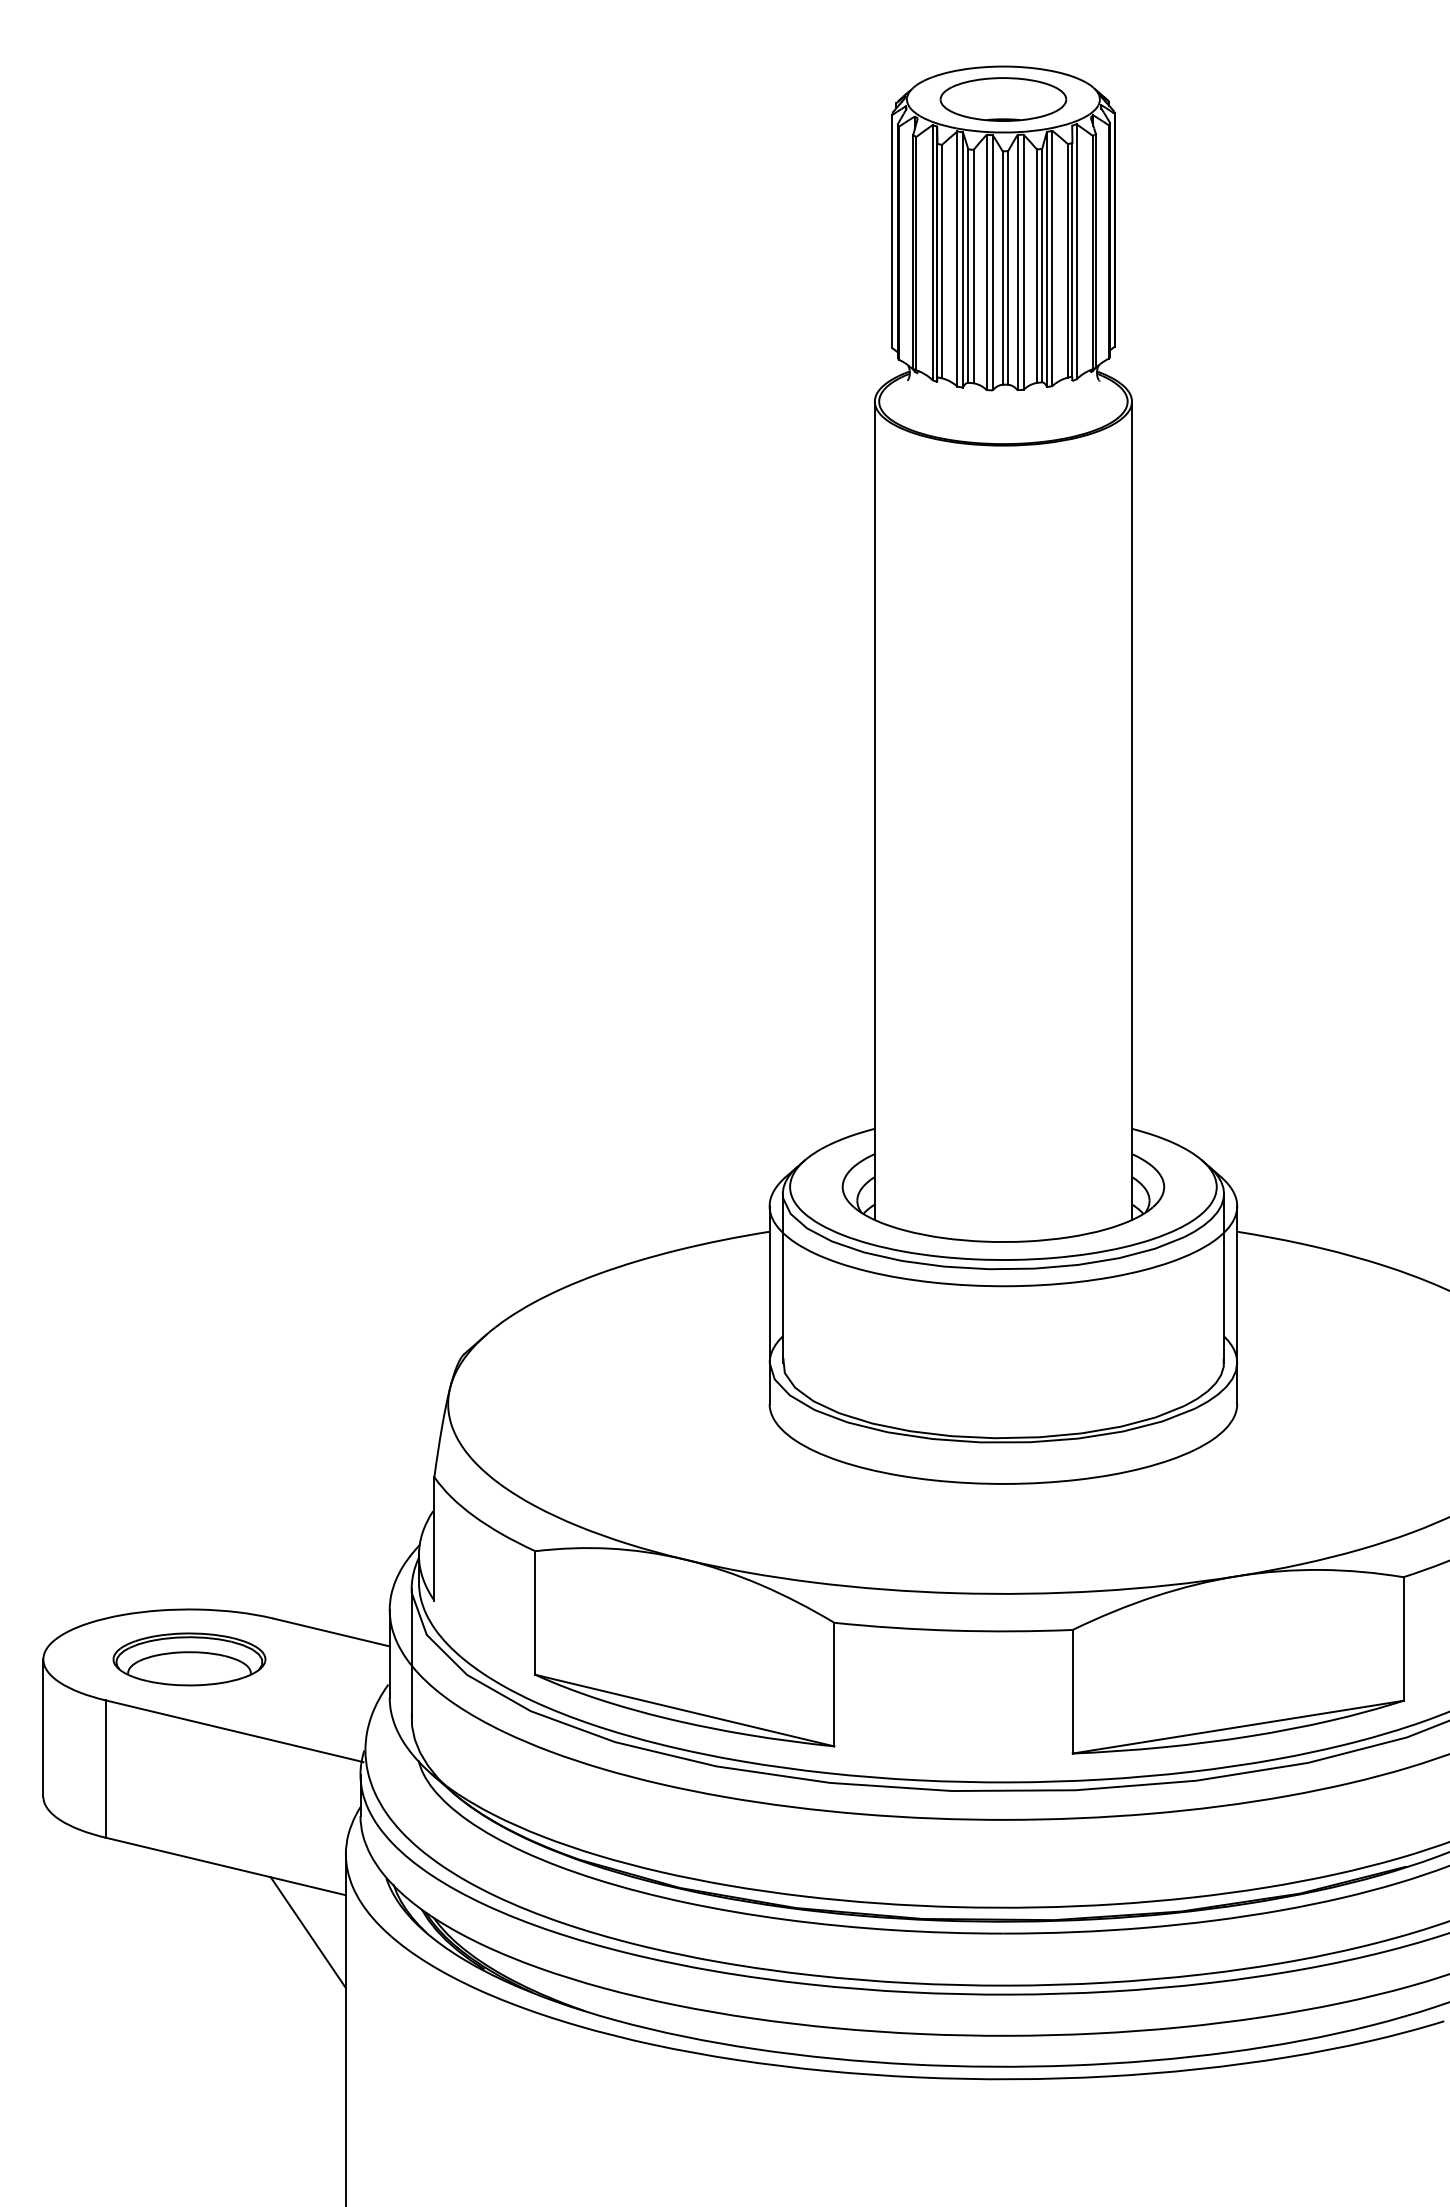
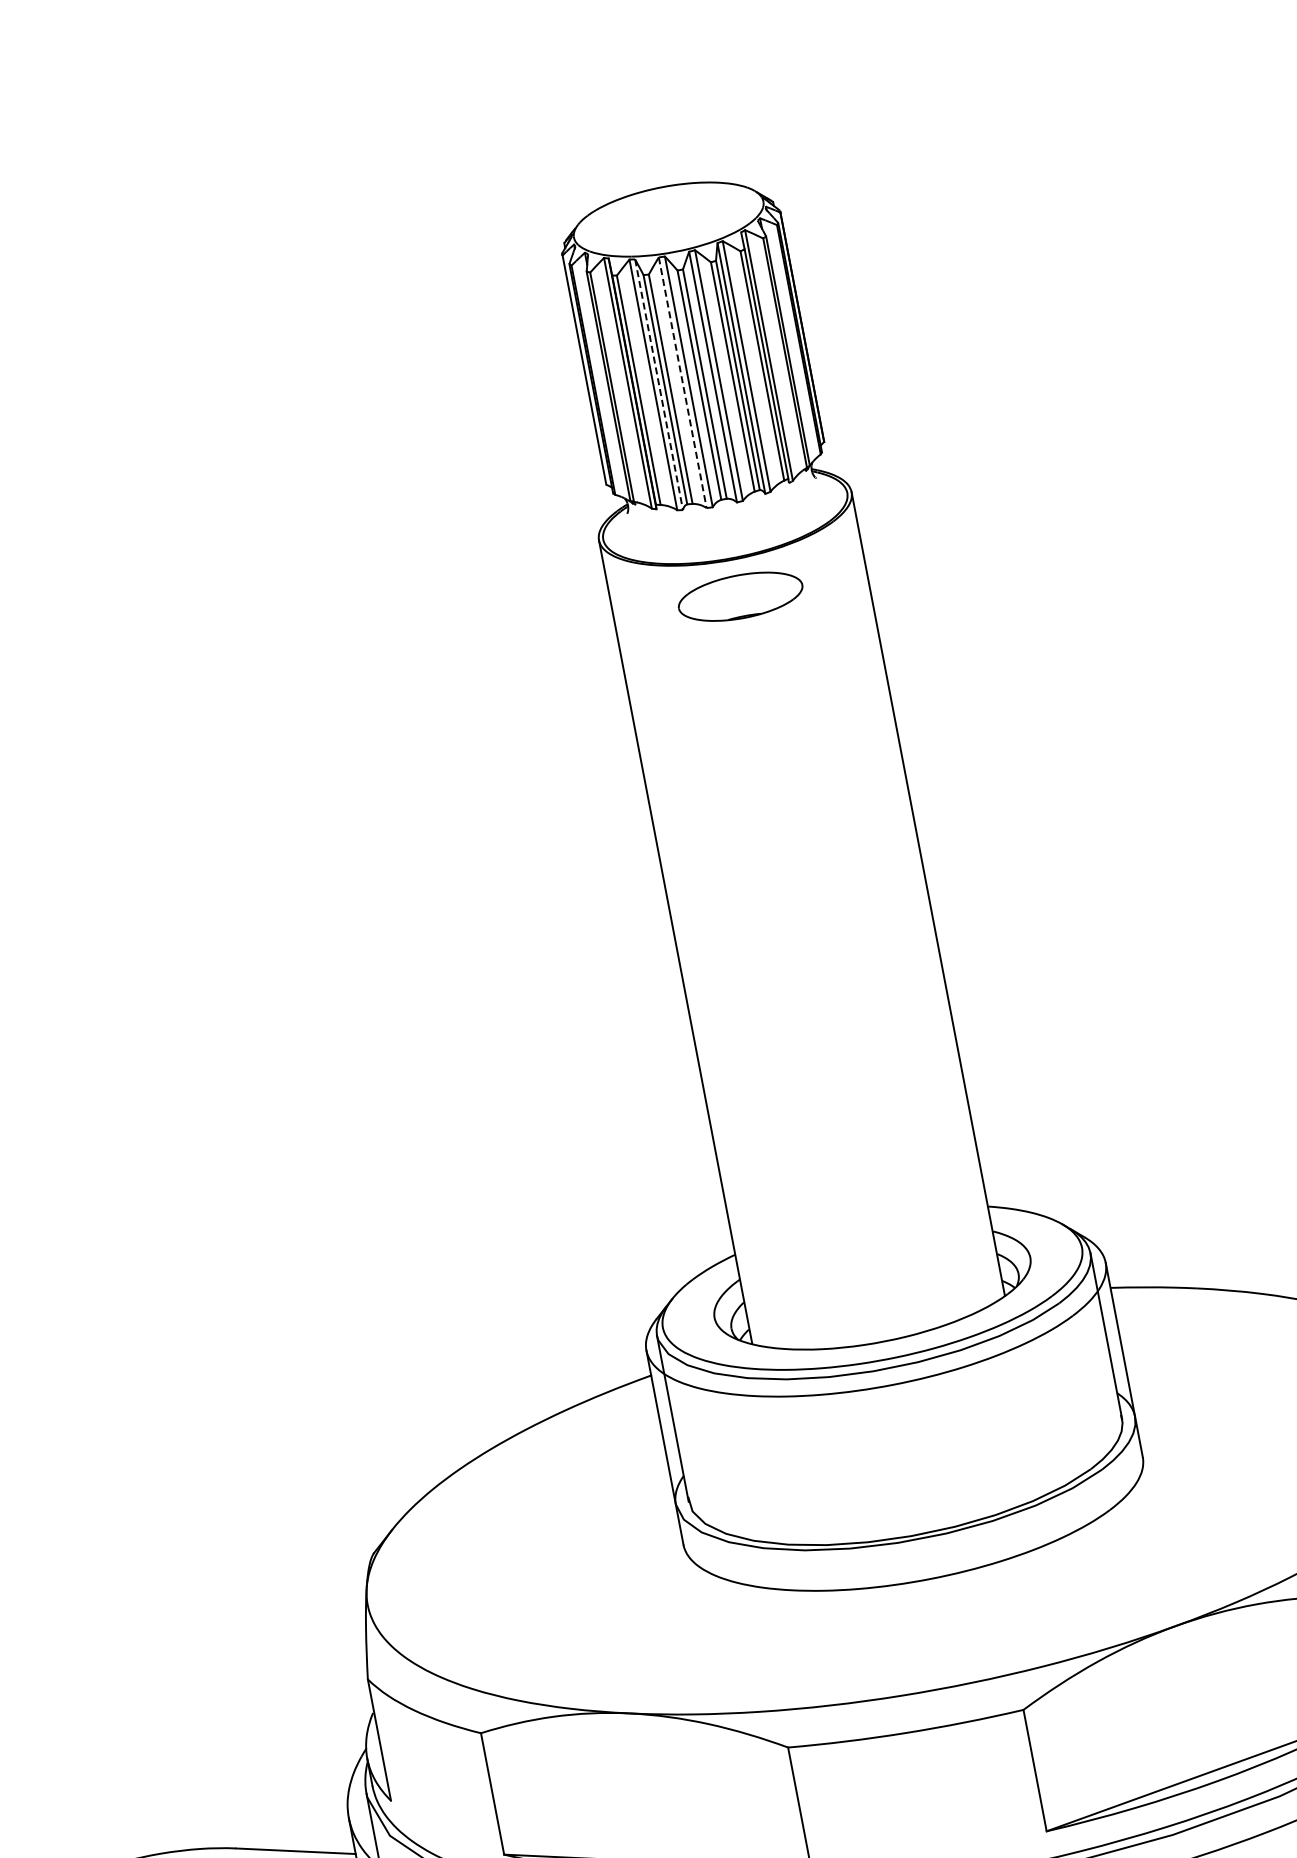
part: (1003, 99) -> (740, 596), moved
line: (963, 260) -> (659, 385), solid -> dashed
line: (986, 262) -> (682, 382), solid -> dashed

